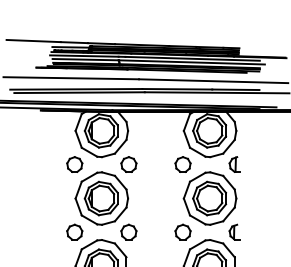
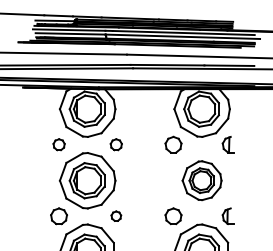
part: (74, 164) -> (58, 144), size x0.7
part: (128, 164) -> (115, 144), size x0.7
part: (209, 198) -> (201, 180), size x0.7
part: (128, 231) -> (115, 215), size x0.6

